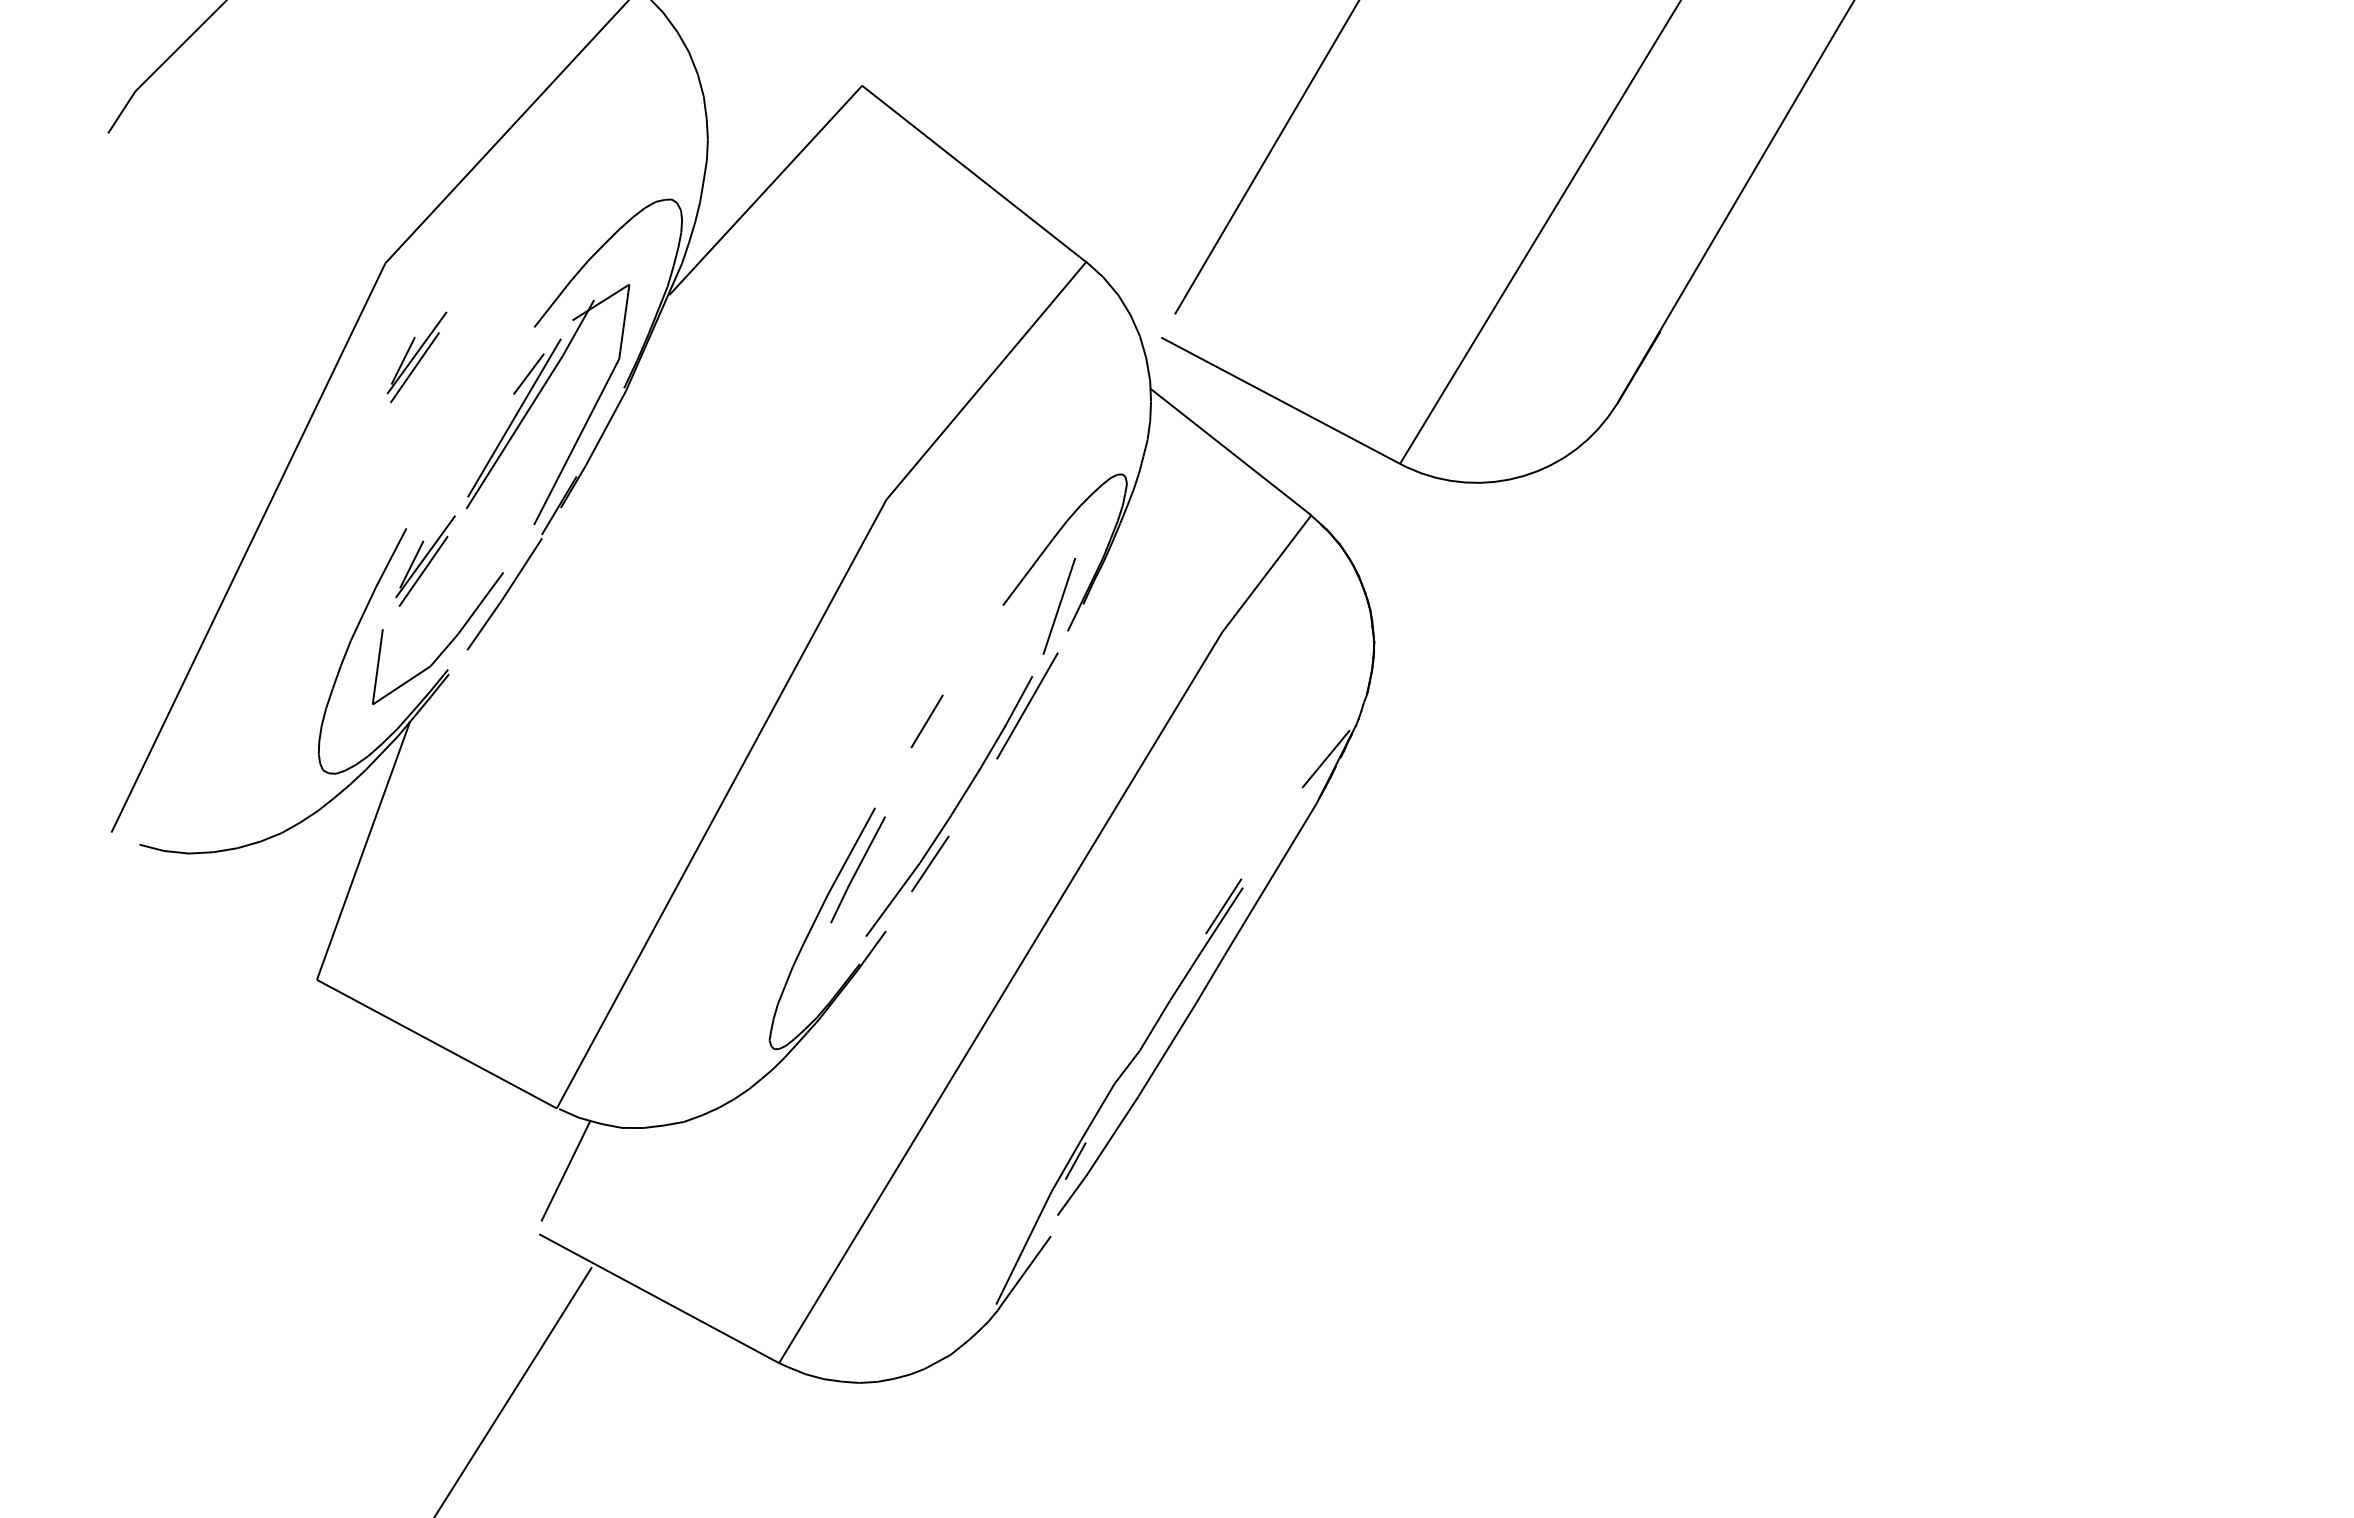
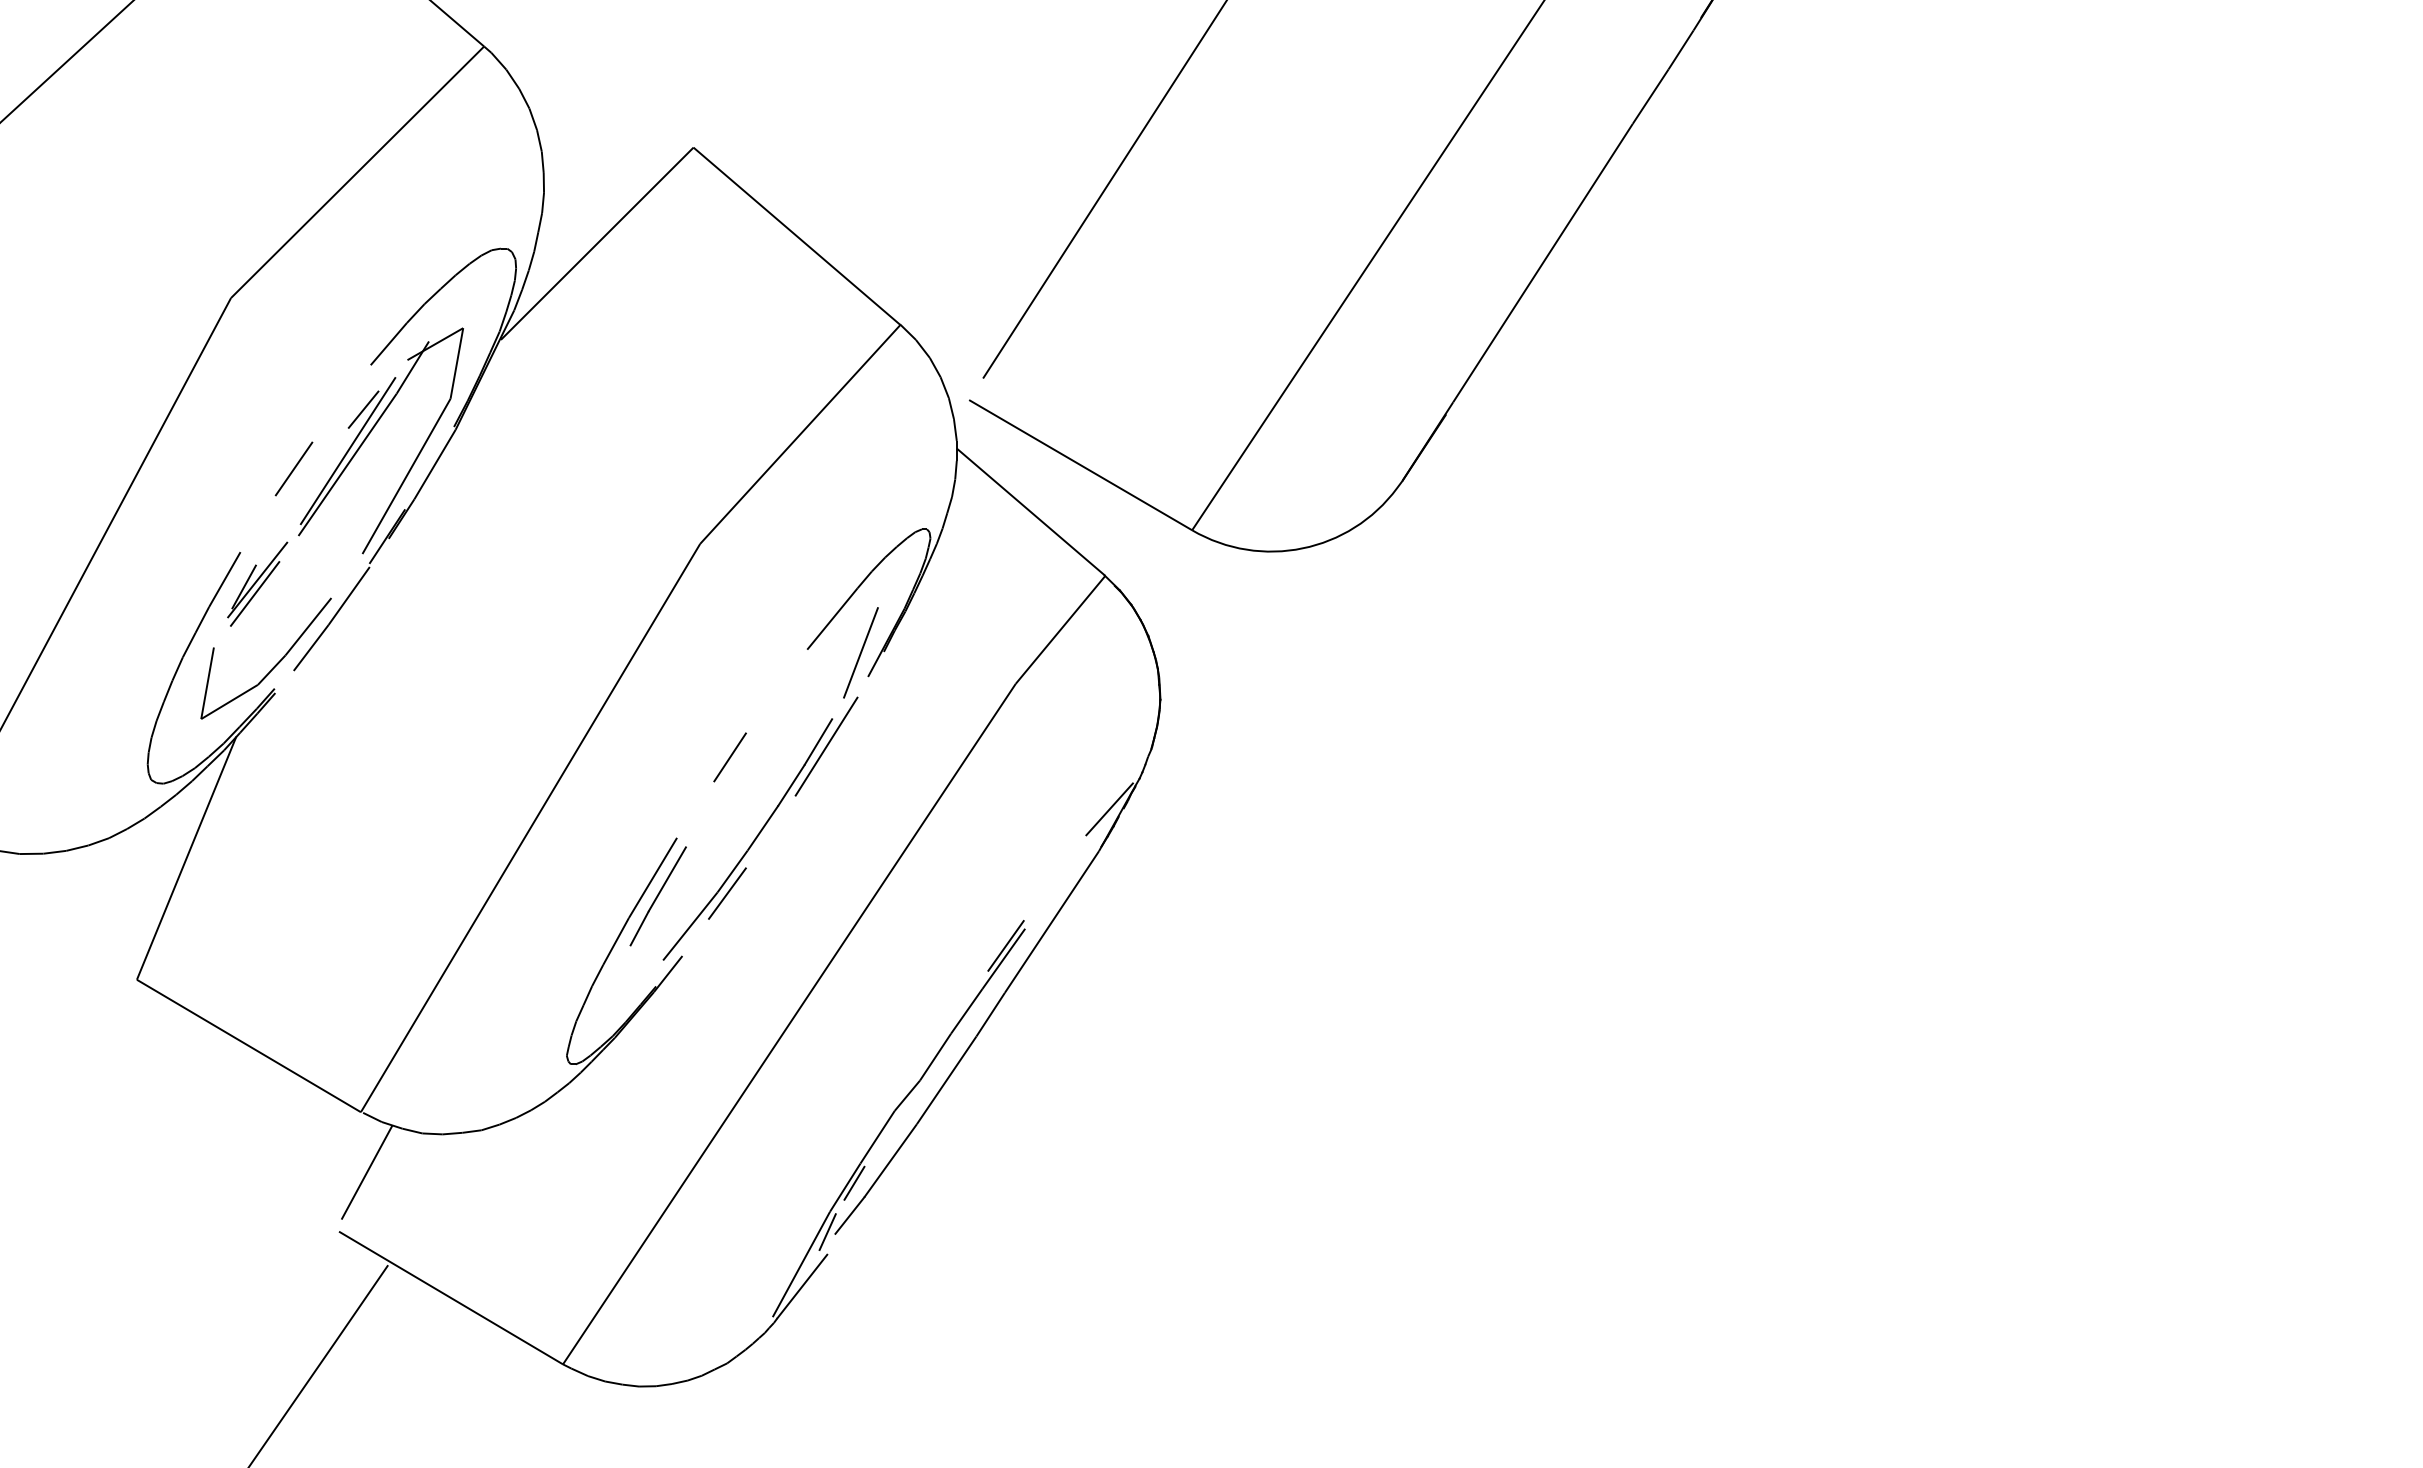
part: (417, 356) -> (257, 388), removed
line: (458, 438) -> (293, 468), added
line: (1049, 1213) -> (827, 1232), added

